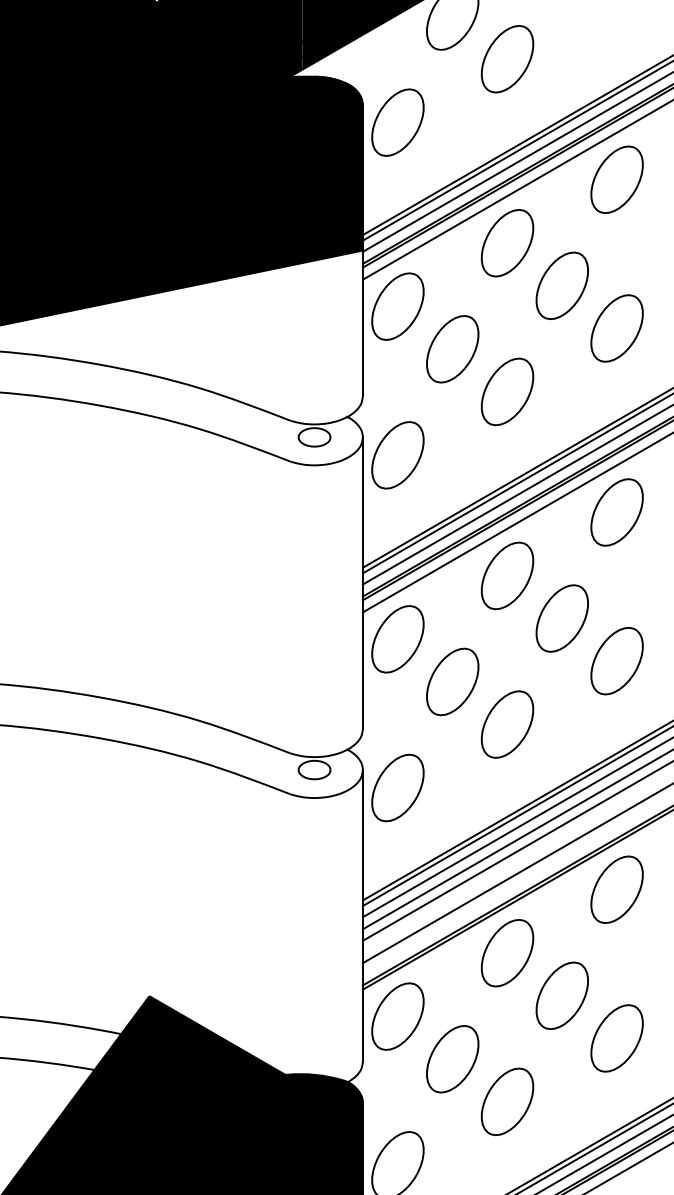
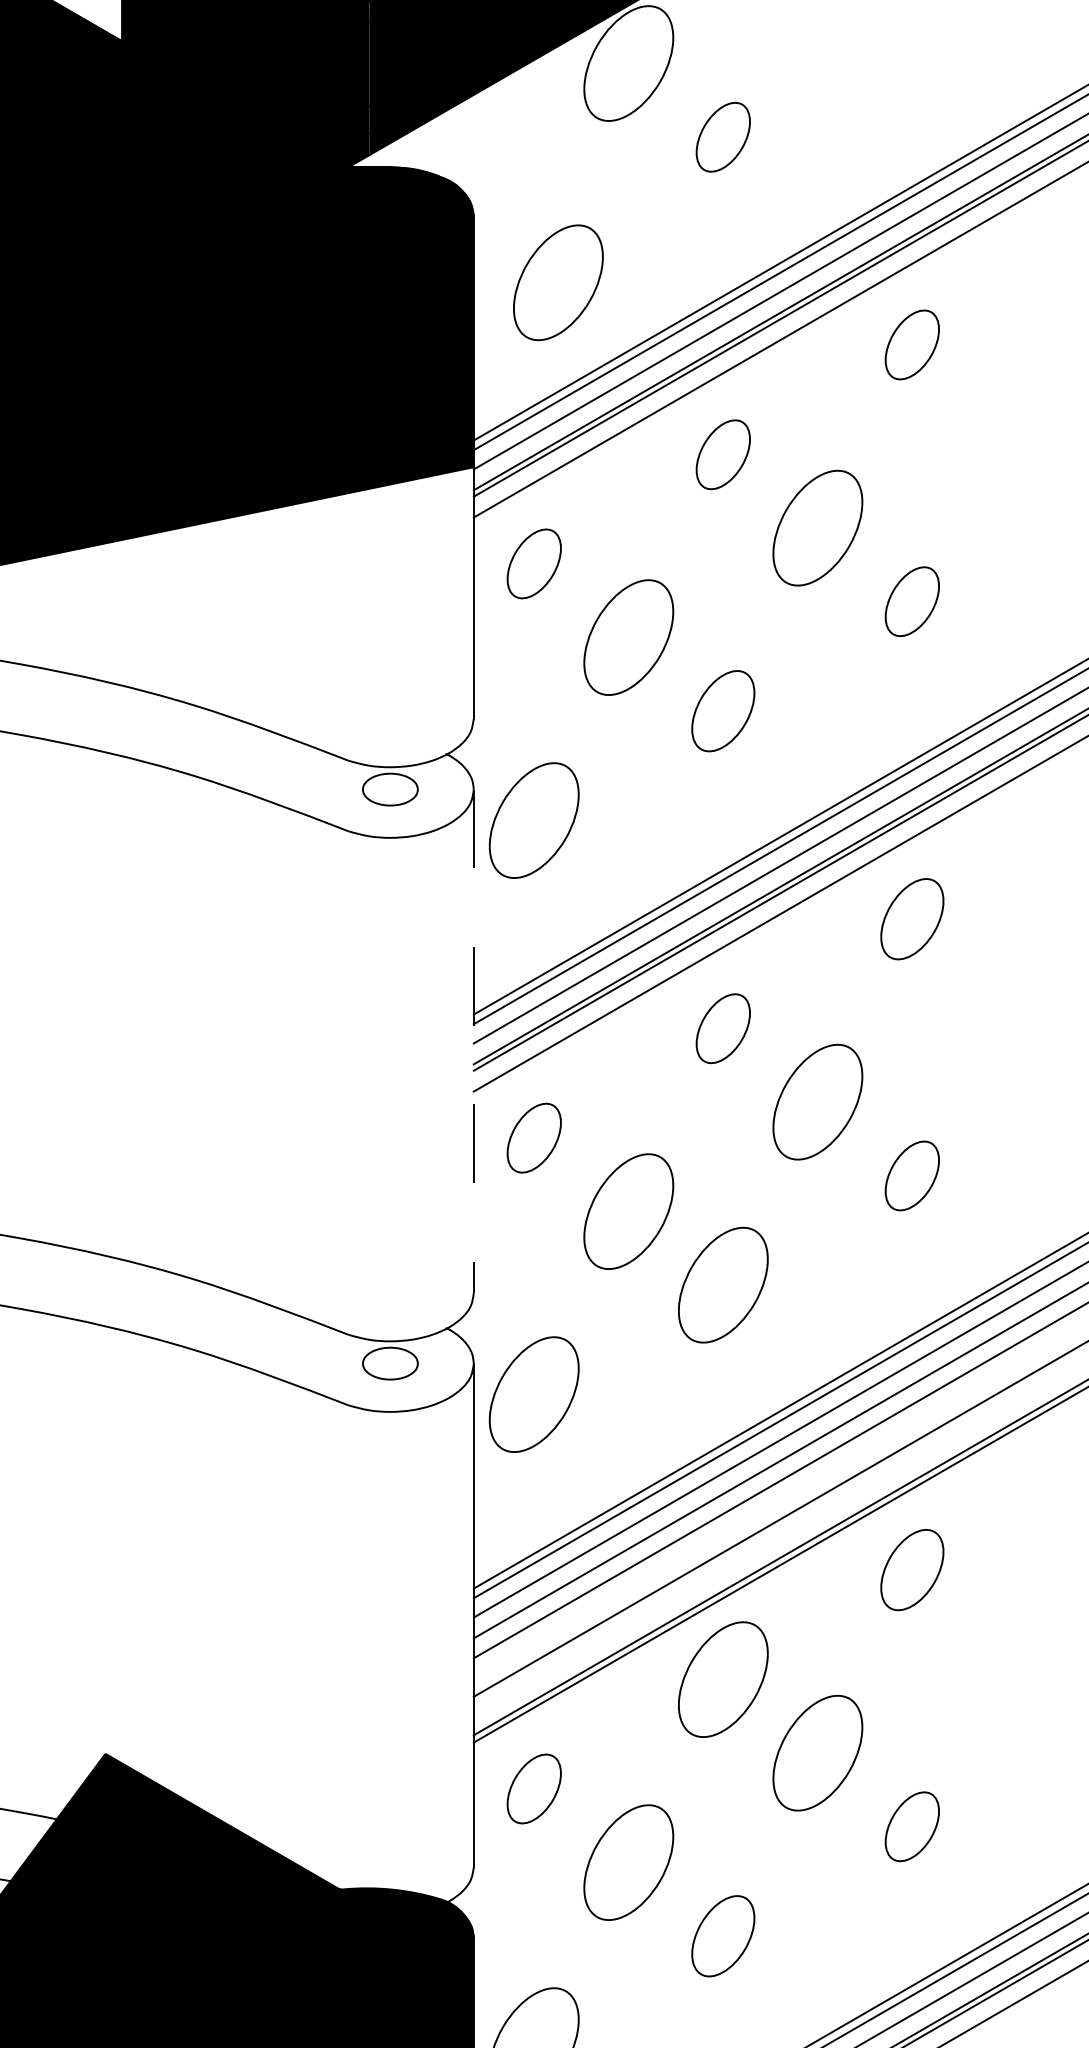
part: (507, 59) -> (723, 137), size x0.6
part: (397, 122) -> (557, 282), moved
part: (616, 179) -> (911, 344), size x0.6
part: (507, 243) -> (723, 455), size x0.6
part: (397, 306) -> (533, 563), size x0.6
part: (616, 328) -> (911, 601), size x0.6
part: (507, 391) -> (723, 710), size x0.7
part: (616, 512) -> (911, 919), size x0.7
part: (507, 575) -> (723, 1027), size x0.6
line: (362, 583) -> (473, 1041), solid -> dashed
part: (397, 639) -> (533, 1138), size x0.6
part: (616, 661) -> (911, 1176), size x0.6
part: (616, 889) -> (911, 1569), size x0.7
part: (397, 1016) -> (533, 1788), size x0.6
part: (616, 1038) -> (911, 1826), size x0.6
part: (507, 1101) -> (723, 1935), size x0.7

